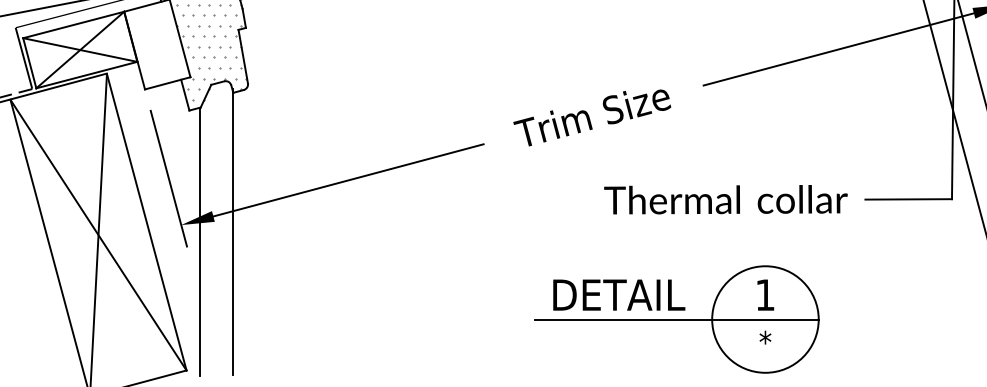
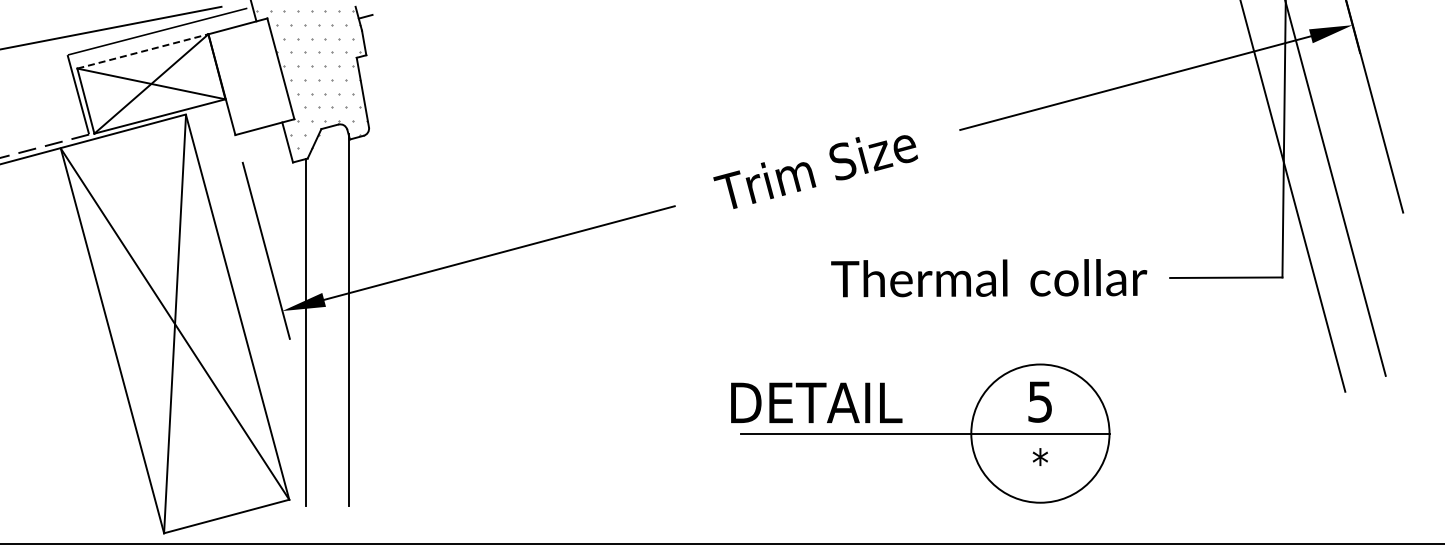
line: (73, 25) -> (142, 51), solid -> dashed
text: (619, 294) -> (816, 402), moved
text: (764, 294) -> (1039, 401), 1 -> 5

